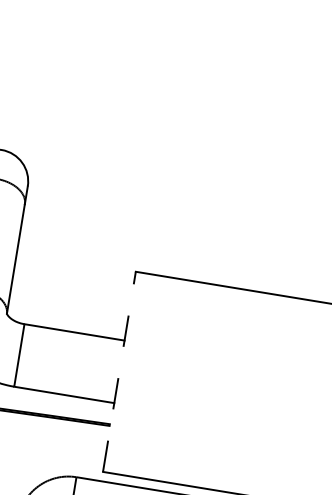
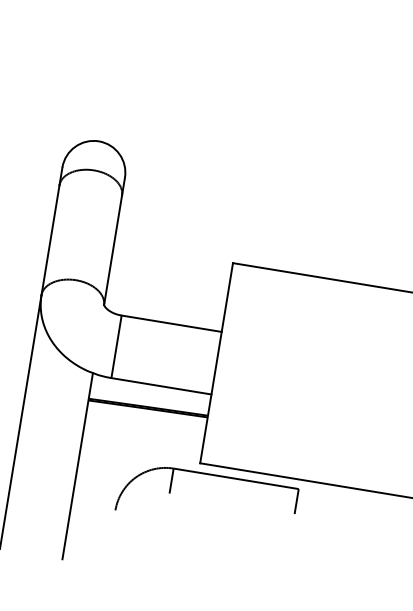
line: (119, 371) -> (216, 362), dashed -> solid

